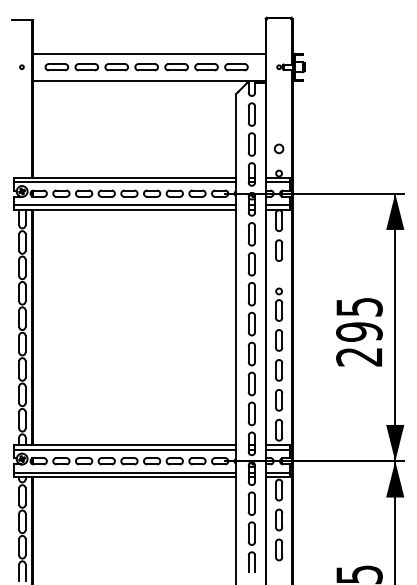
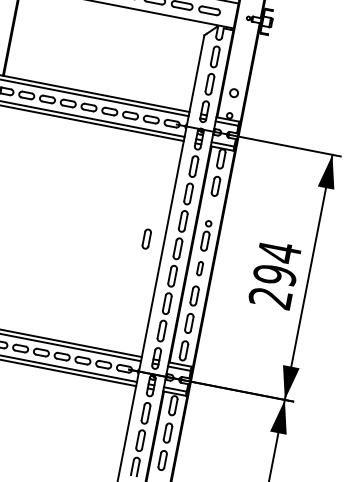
text: (359, 306) -> (279, 251), 295 -> 294
part: (217, 320) -> (147, 239), added
part: (279, 340) -> (200, 268), size x0.7

